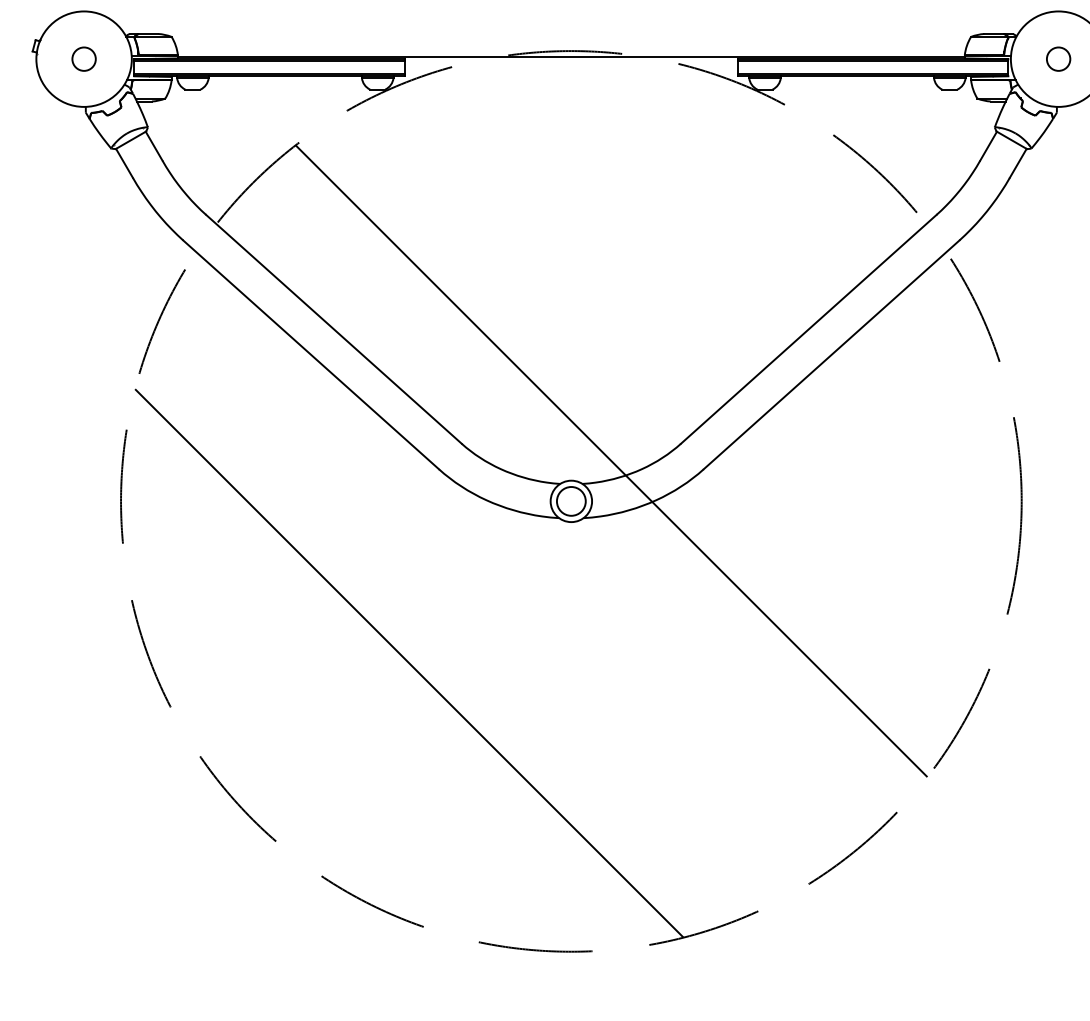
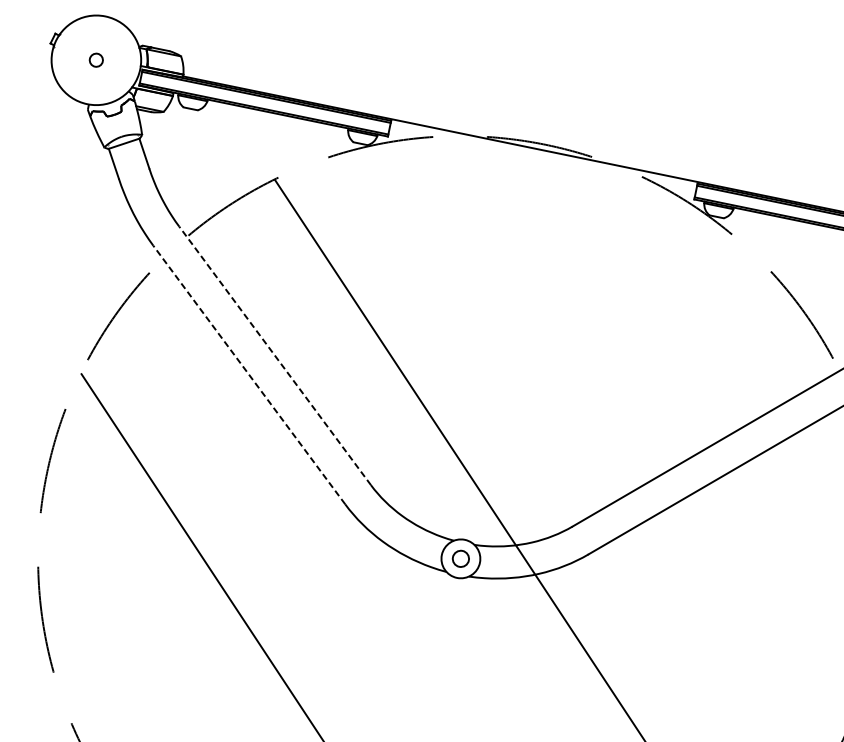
circle: (83, 58) -> (95, 59), size x0.6
line: (333, 329) -> (274, 355), solid -> dashed
line: (311, 354) -> (249, 374), solid -> dashed
circle: (570, 501) -> (460, 558), size x0.6

